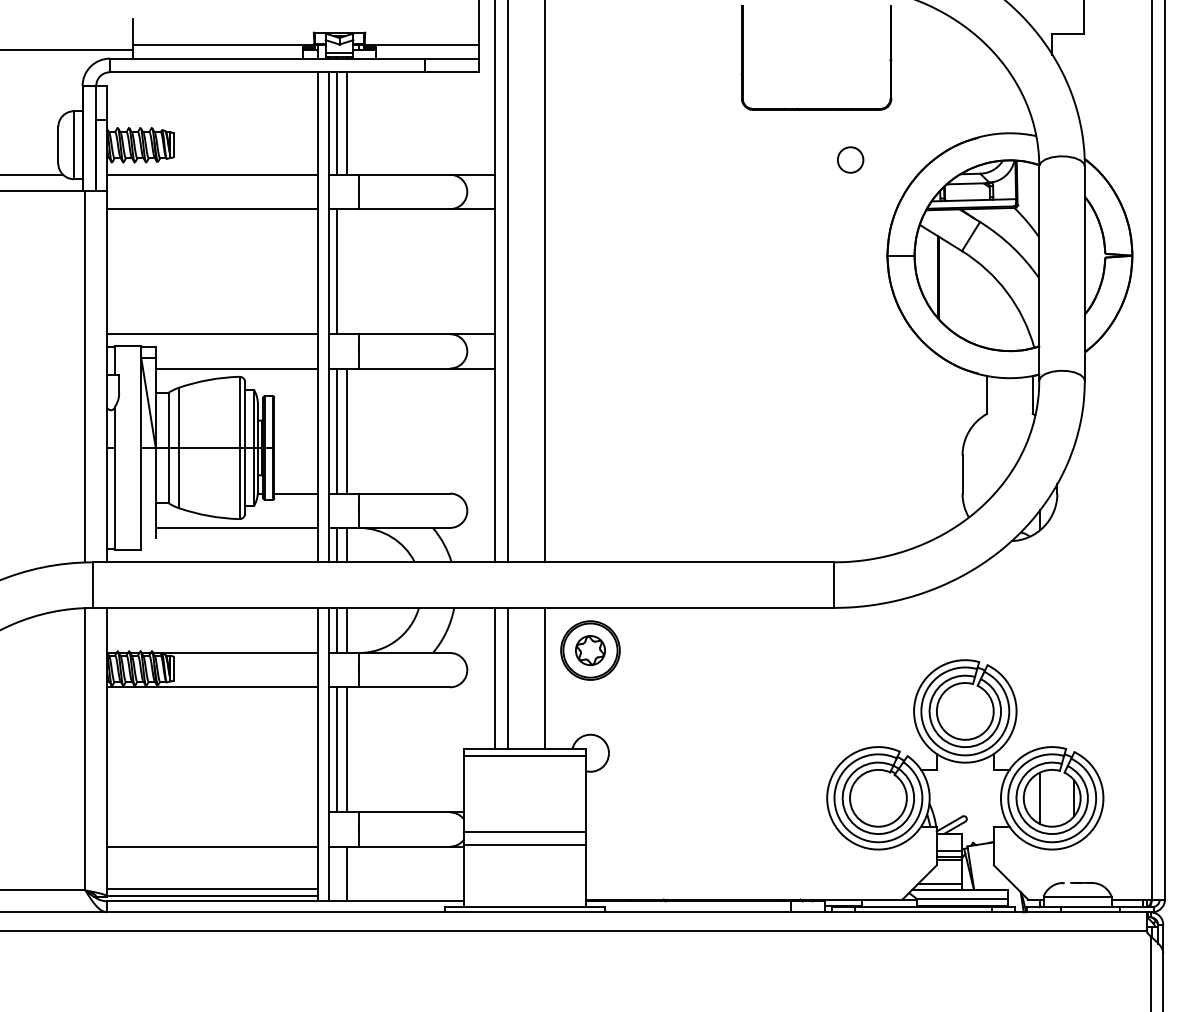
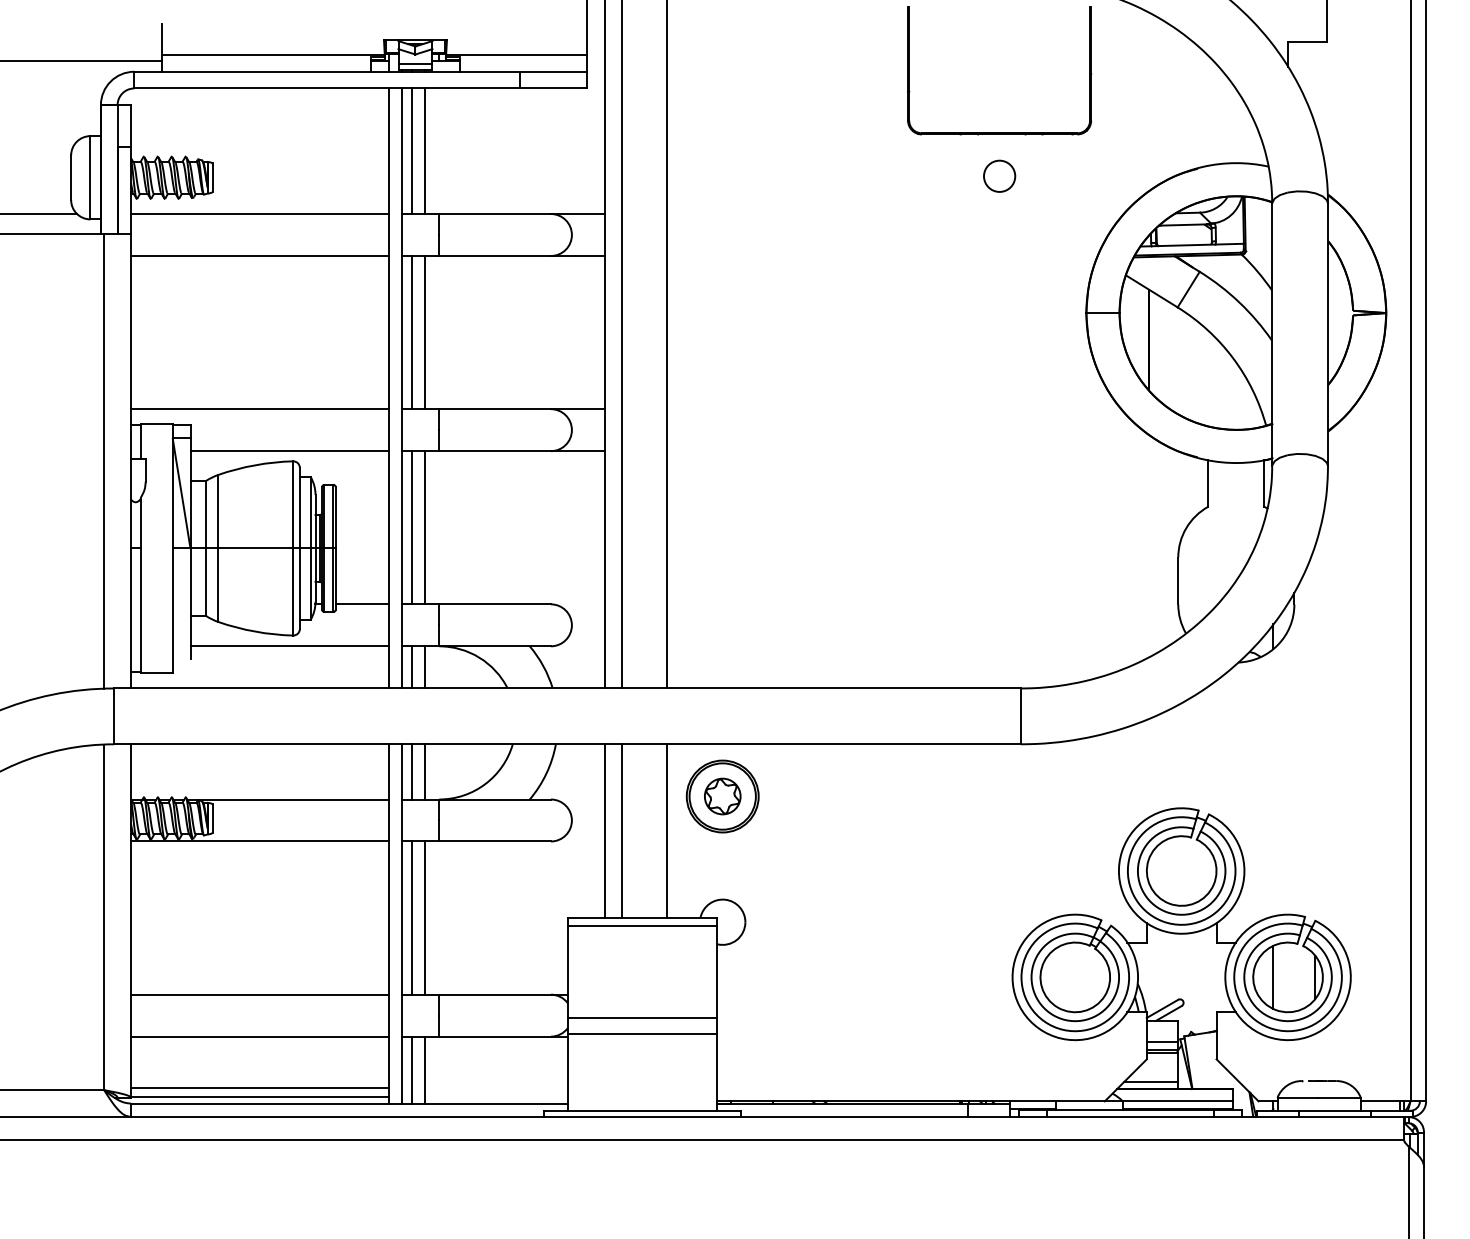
circle: (850, 159) -> (999, 175), moved
line: (346, 271) -> (424, 332), added
line: (212, 812) -> (259, 994), added
line: (336, 873) -> (411, 1069), added

